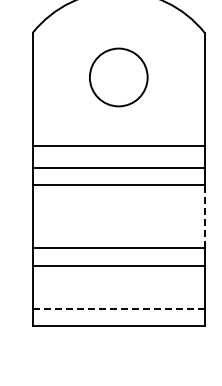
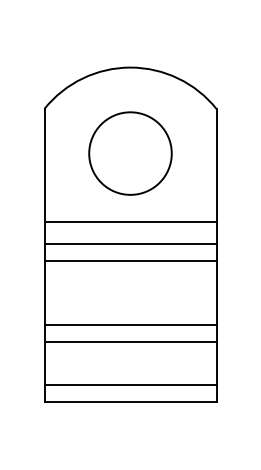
circle: (118, 77) -> (130, 153), size x1.43
line: (204, 216) -> (216, 292), dashed -> solid
line: (118, 309) -> (130, 385), dashed -> solid

